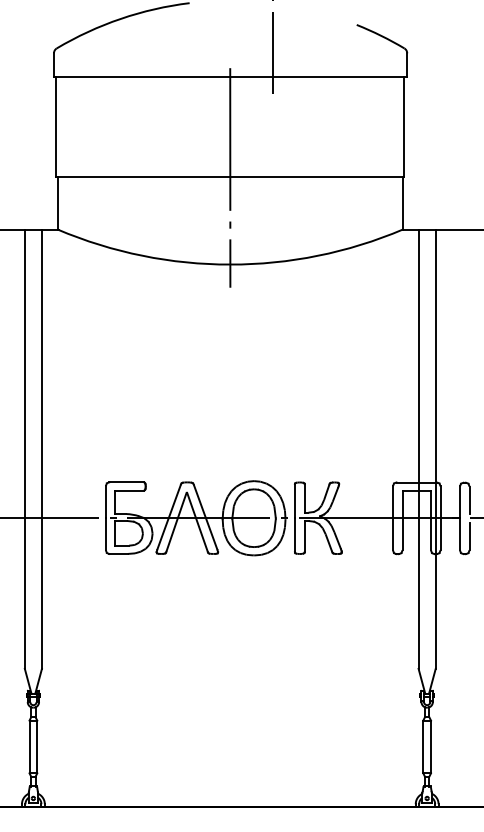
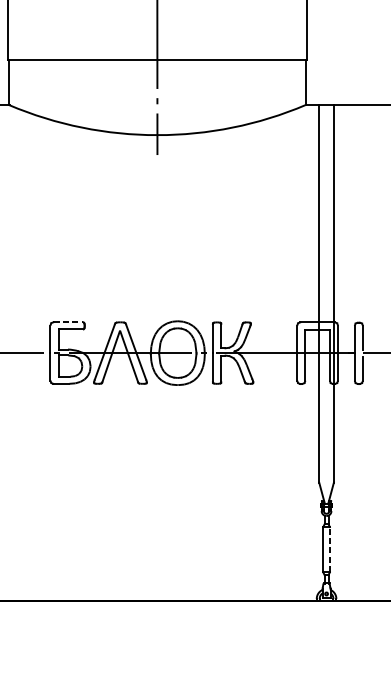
line: (127, 482) -> (69, 322), solid -> dashed
line: (431, 746) -> (330, 549), solid -> dashed

